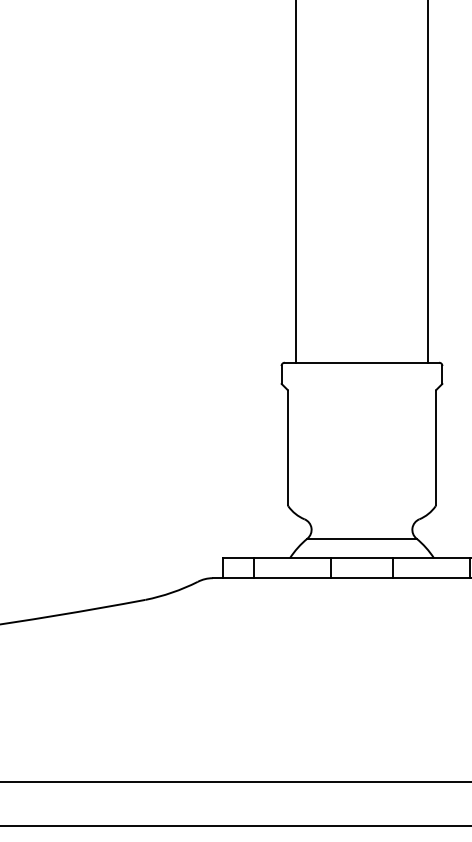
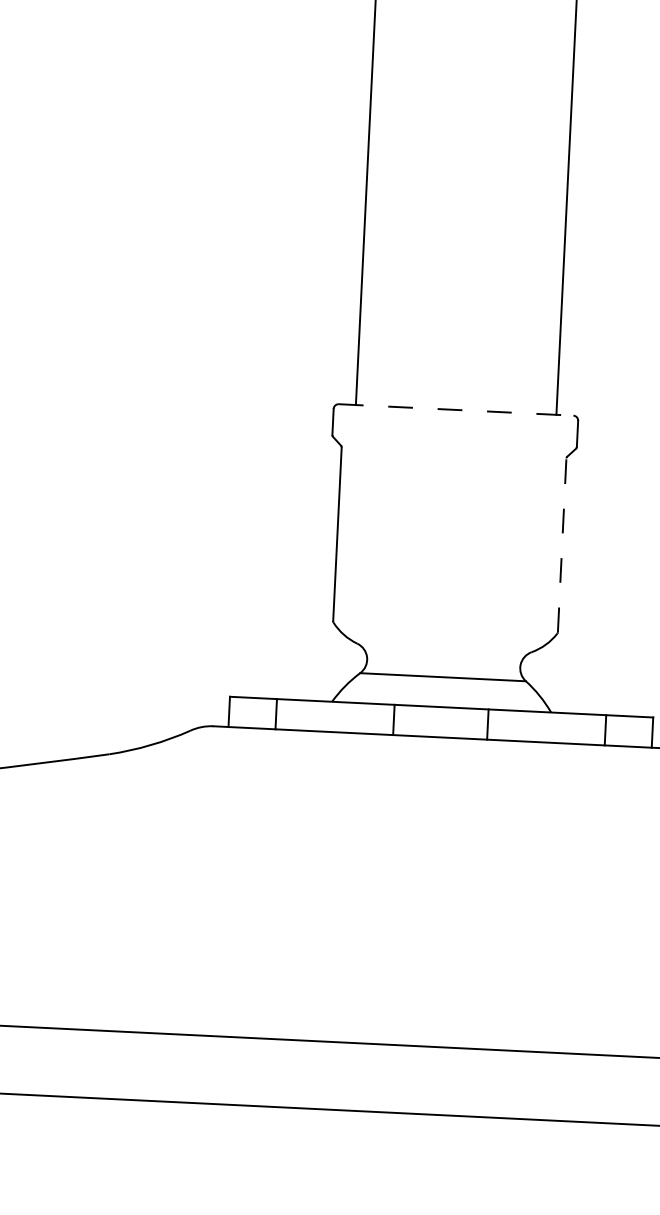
line: (362, 362) -> (456, 409), solid -> dashed
line: (435, 447) -> (561, 544), solid -> dashed

